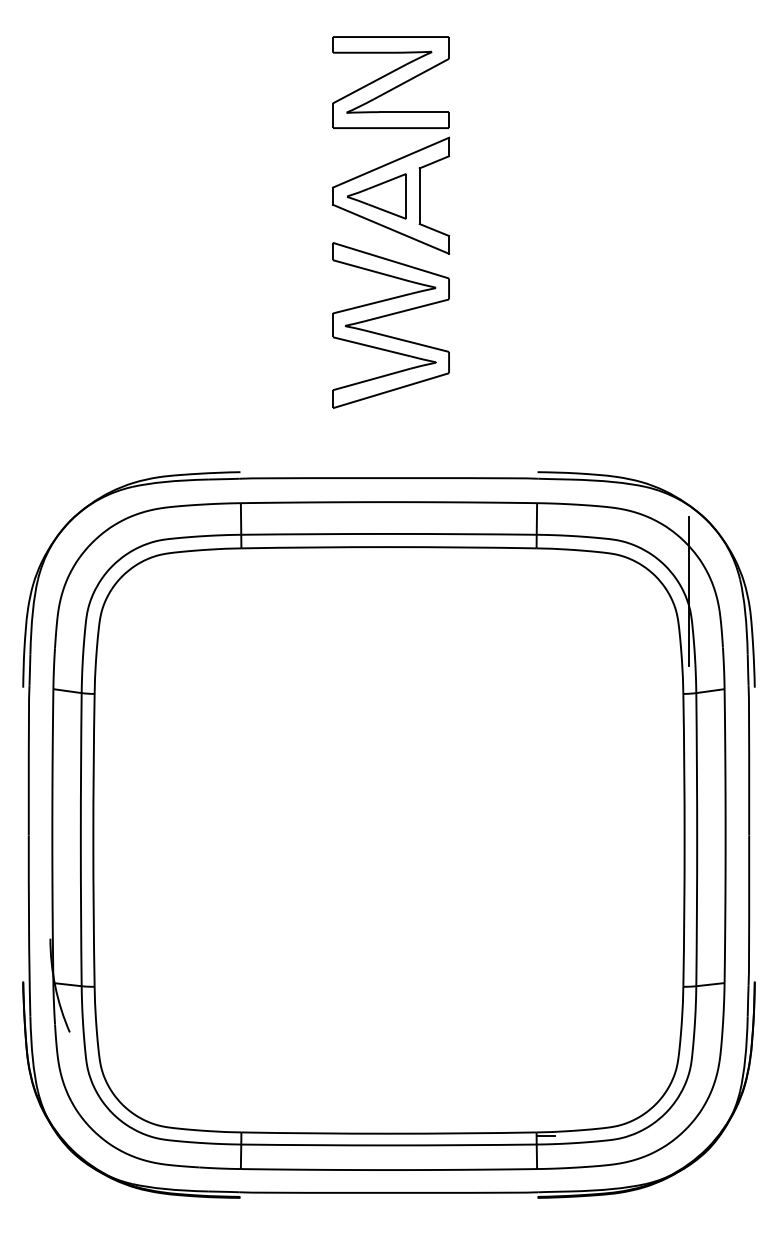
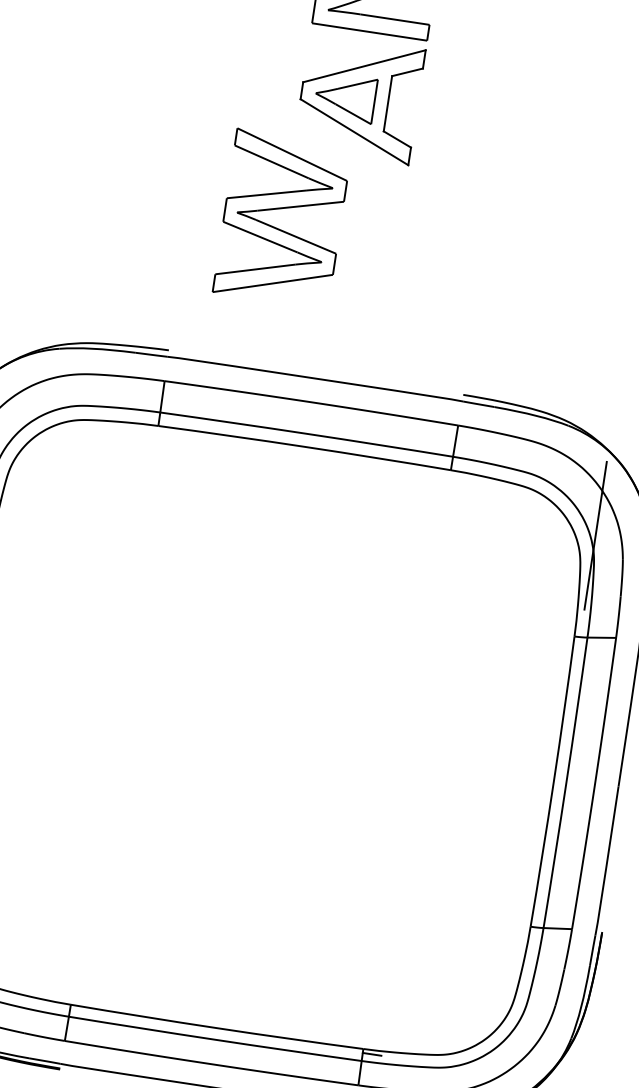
part: (388, 316) -> (281, 209), moved

